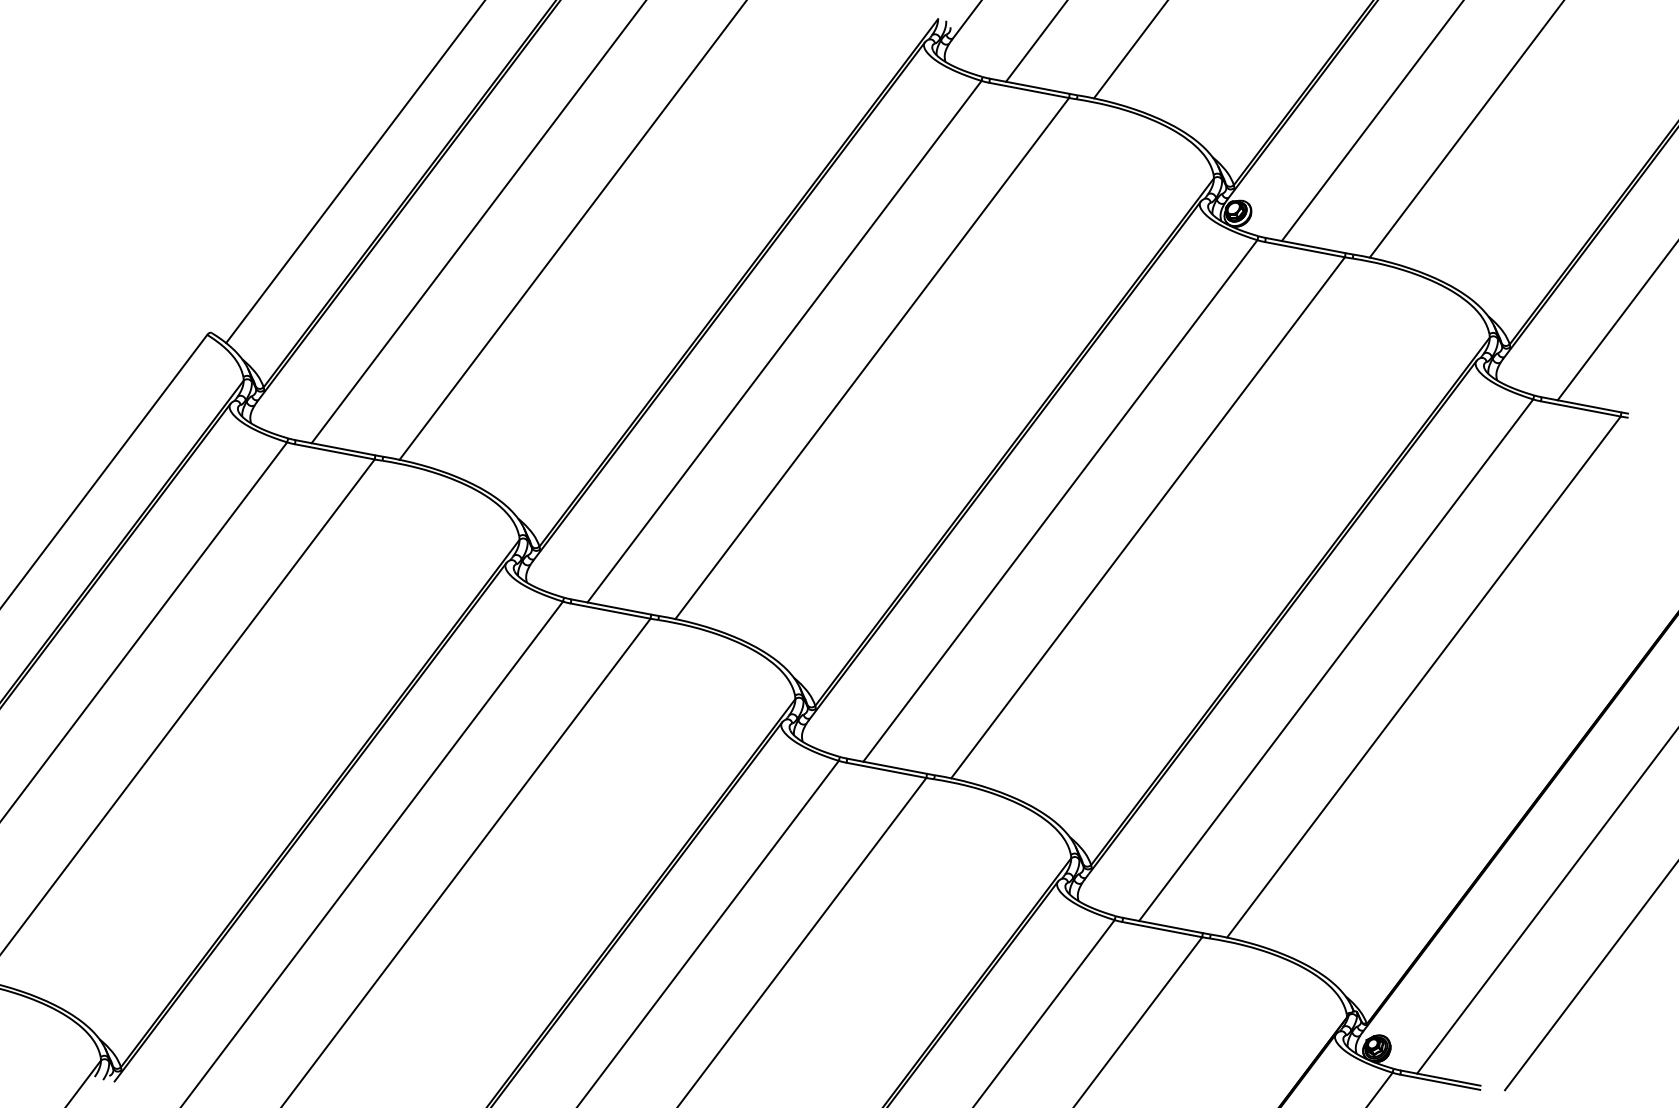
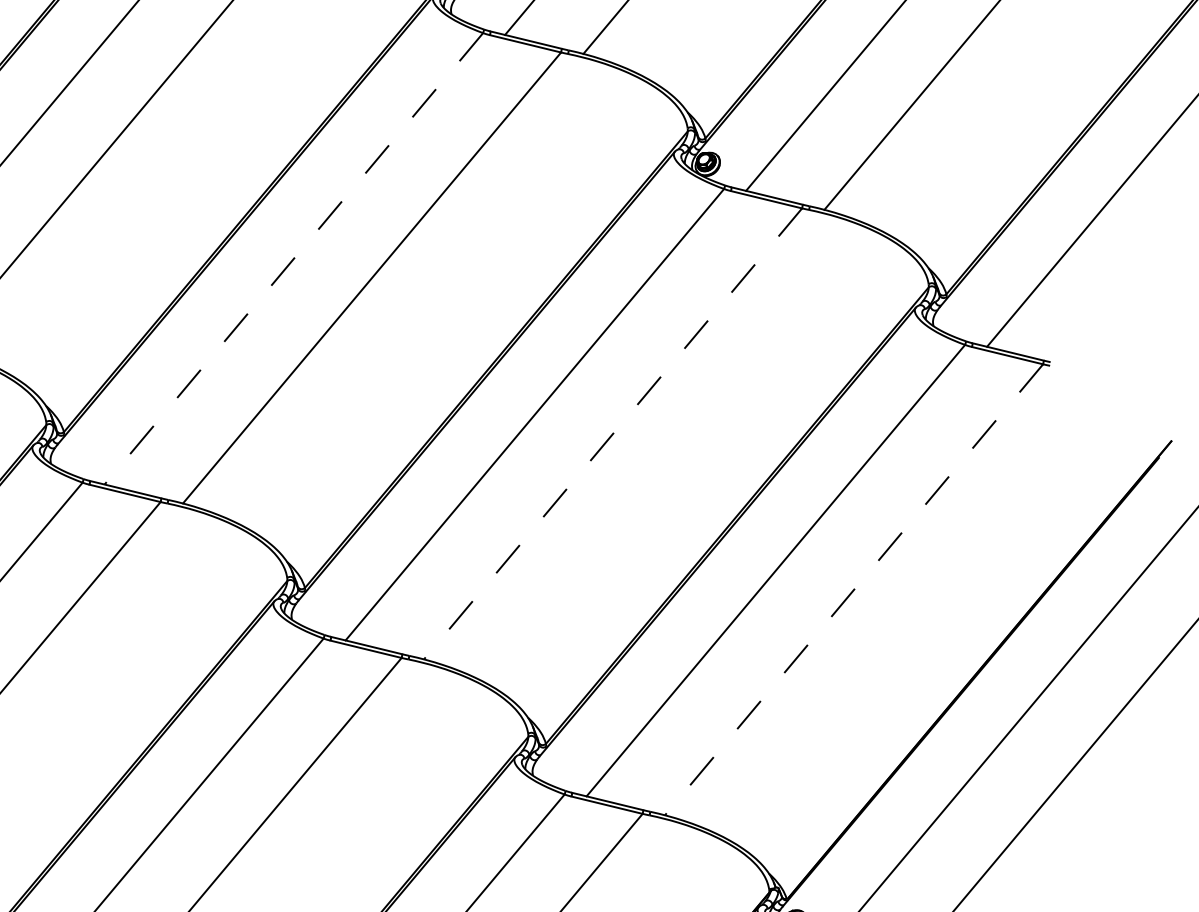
line: (784, 341) -> (293, 258), solid -> dashed
line: (1148, 517) -> (613, 433), solid -> dashed
line: (1423, 677) -> (853, 590), solid -> dashed

